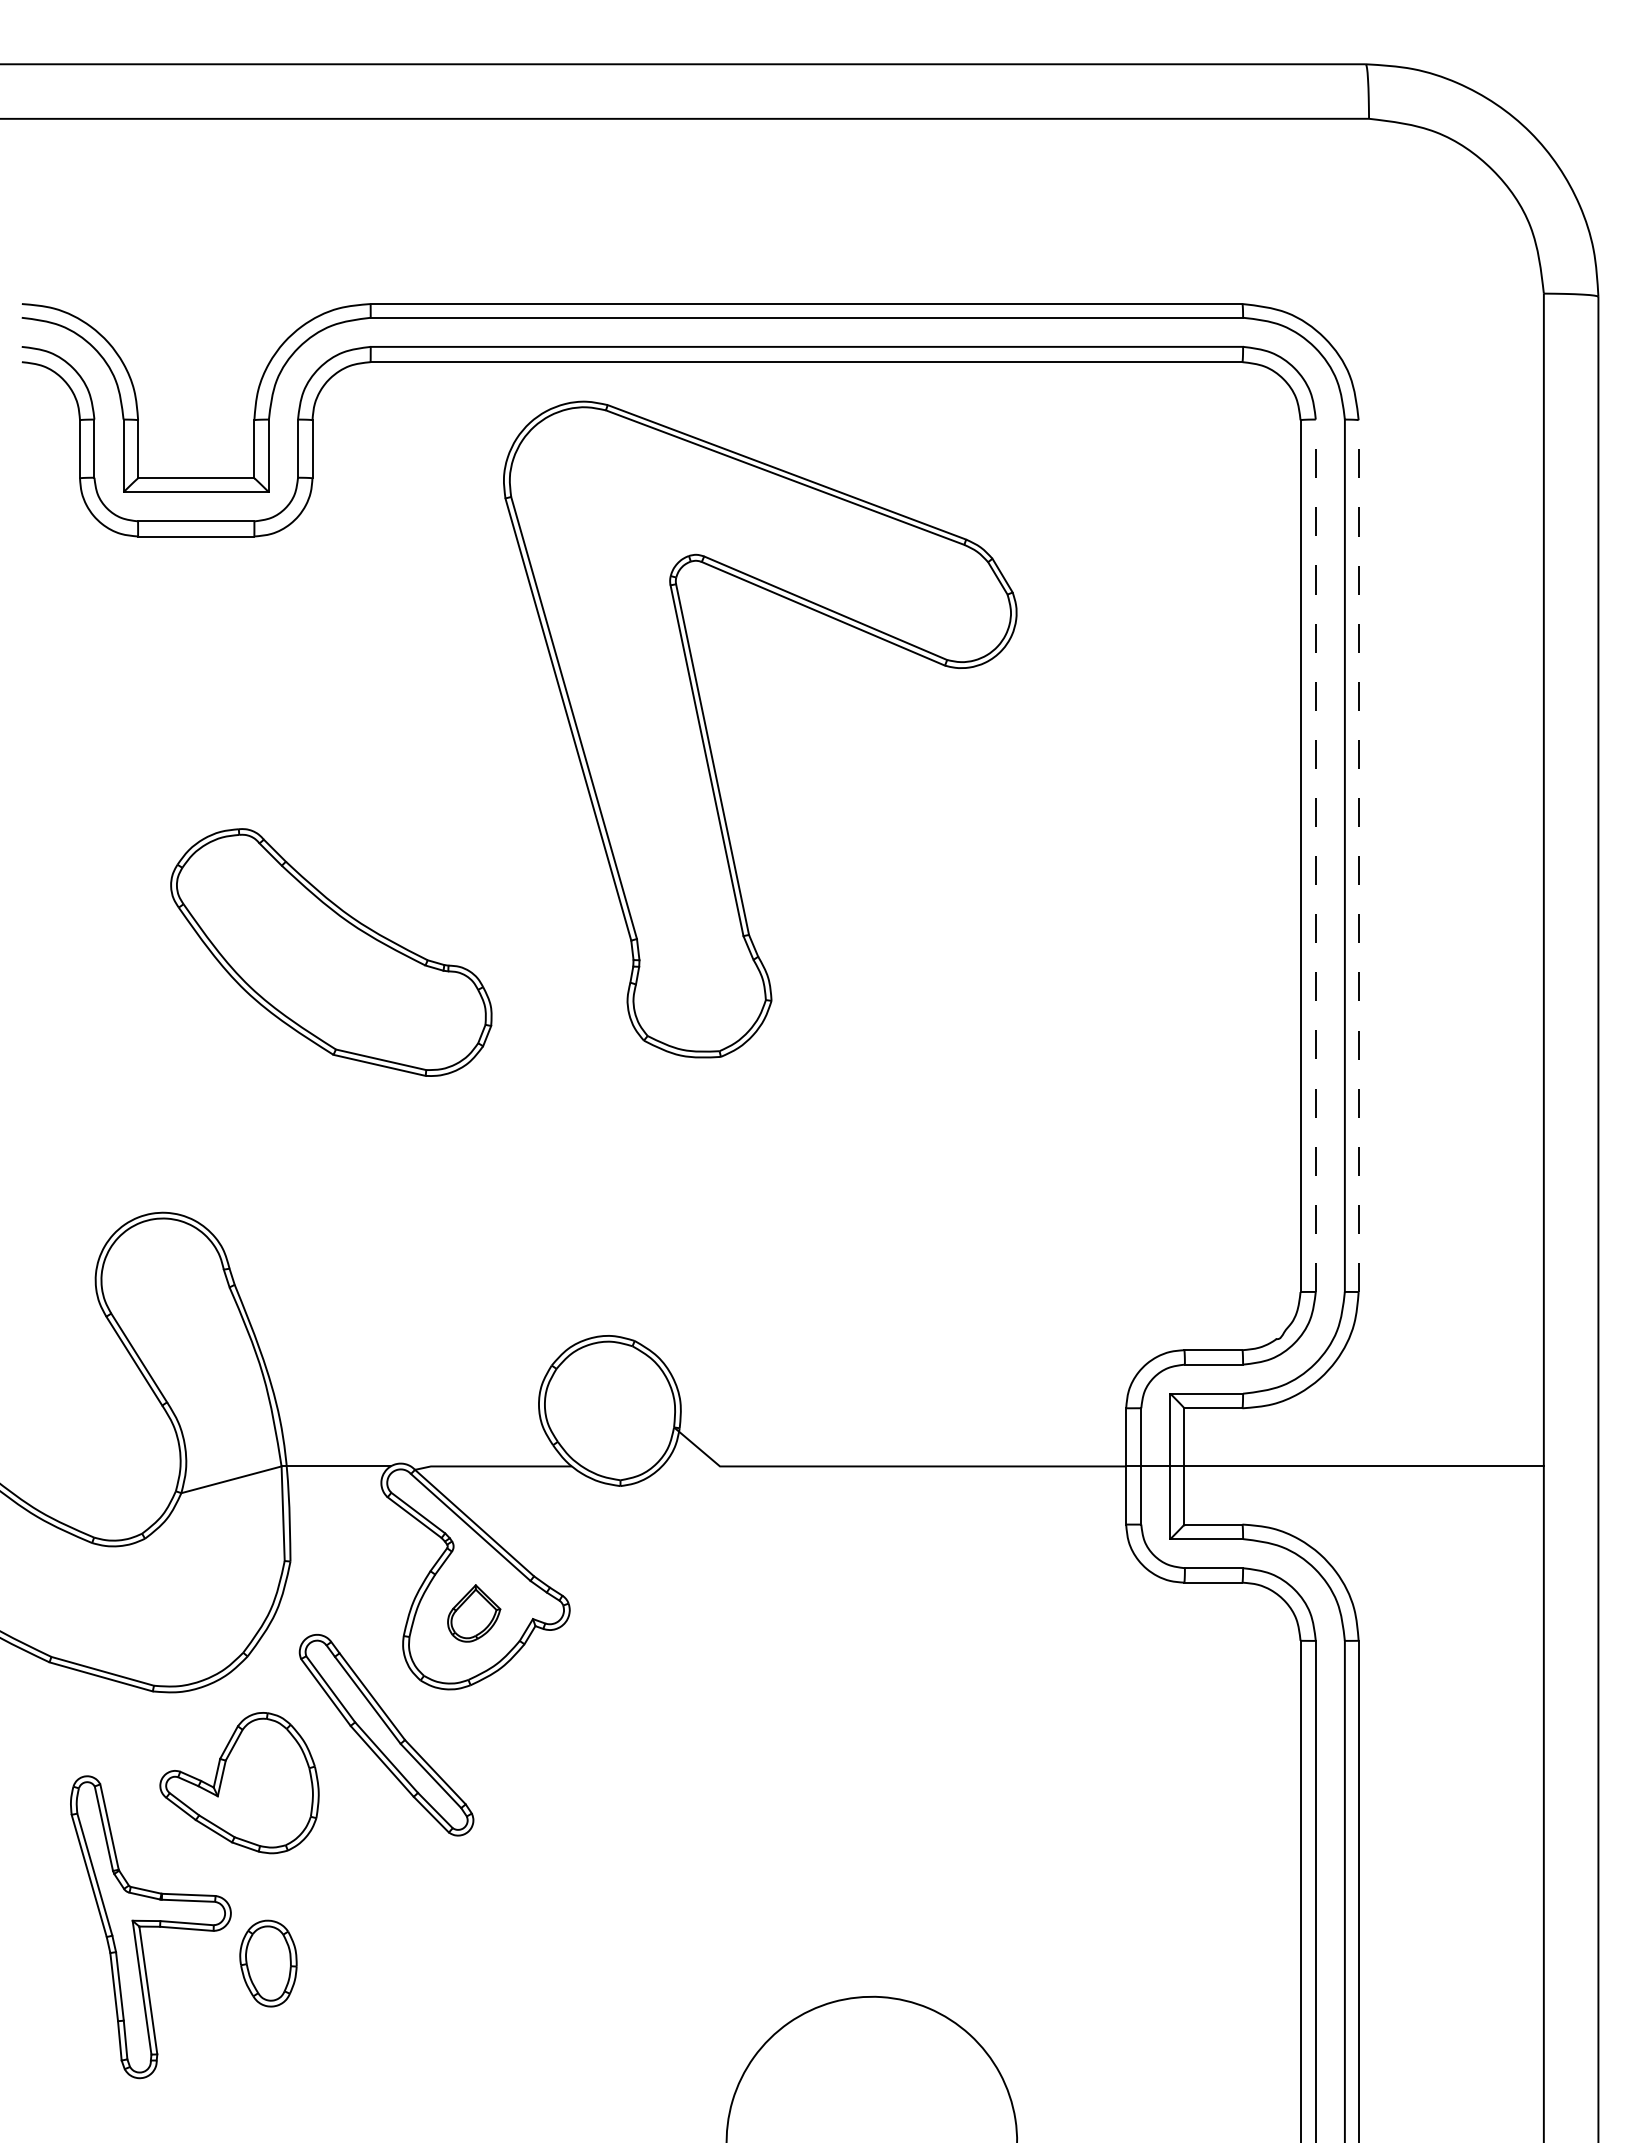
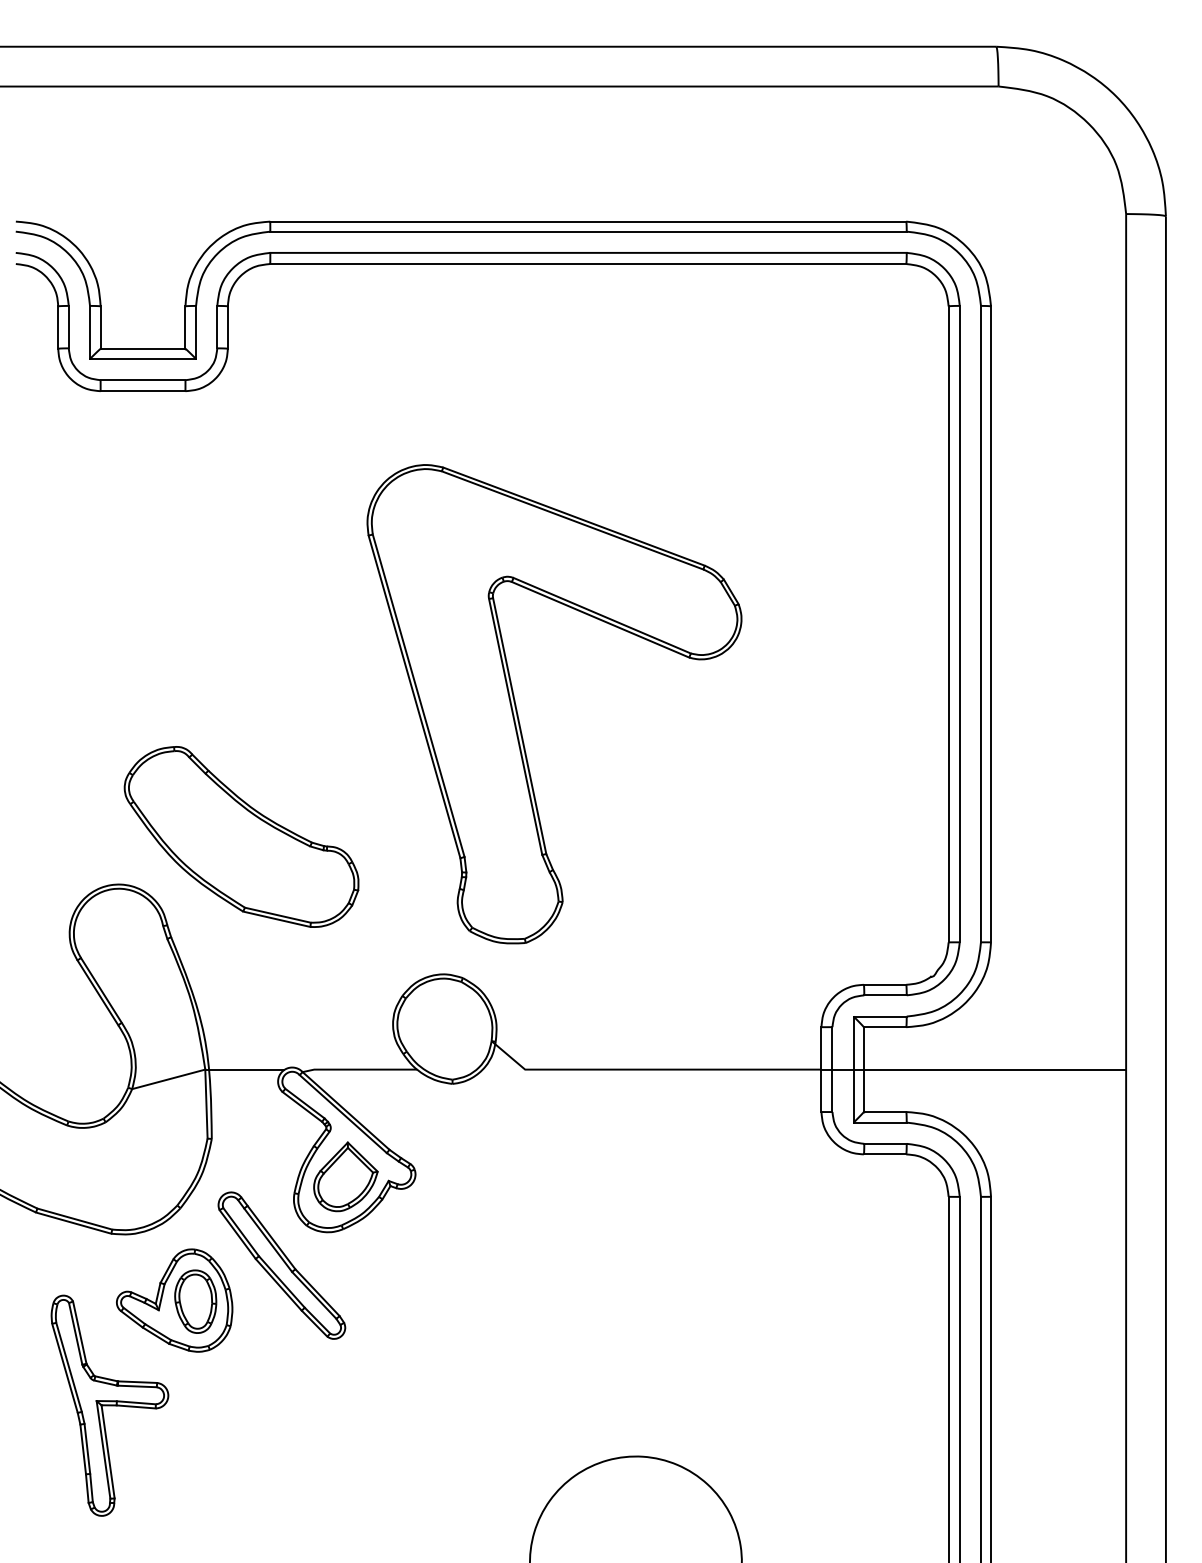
part: (709, 738) -> (517, 710), moved
line: (1315, 855) -> (959, 623), dashed -> solid
line: (1358, 856) -> (990, 624), dashed -> solid
part: (331, 952) -> (241, 836), moved
part: (473, 1613) -> (345, 1176), size x1.67
part: (268, 1963) -> (195, 1301), moved

